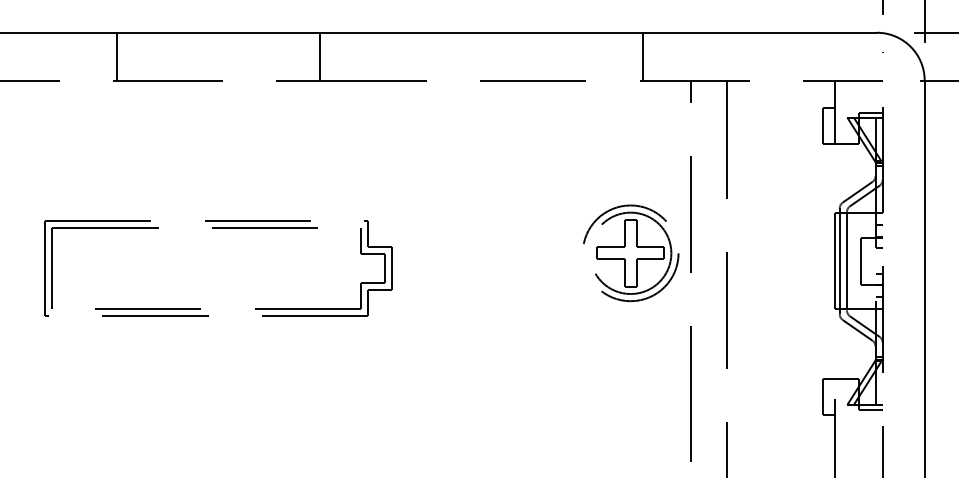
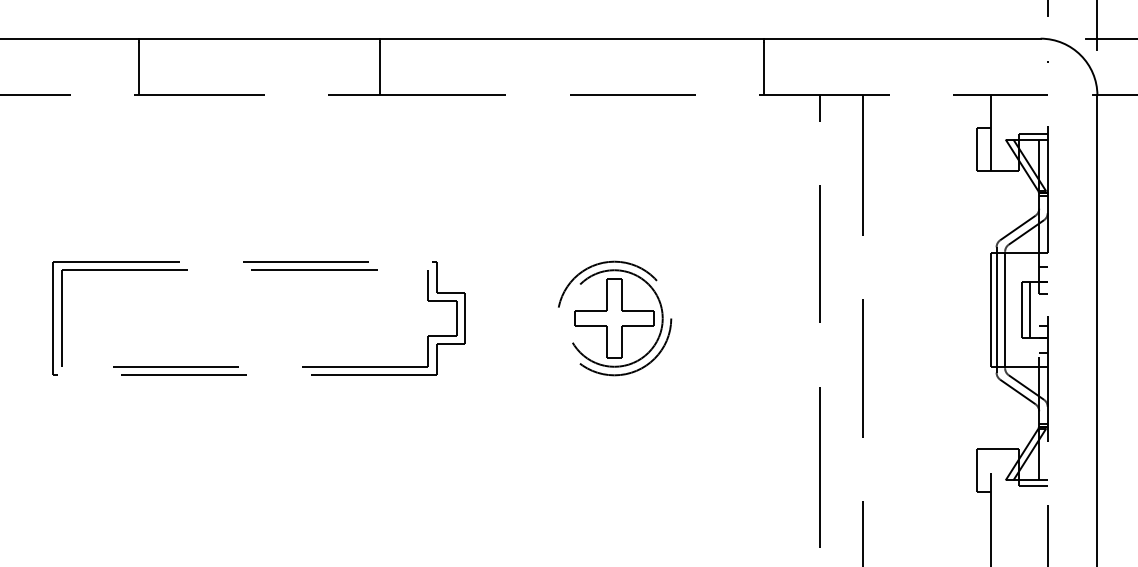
part: (631, 253) -> (615, 318), moved
line: (867, 260) -> (1029, 309), added

